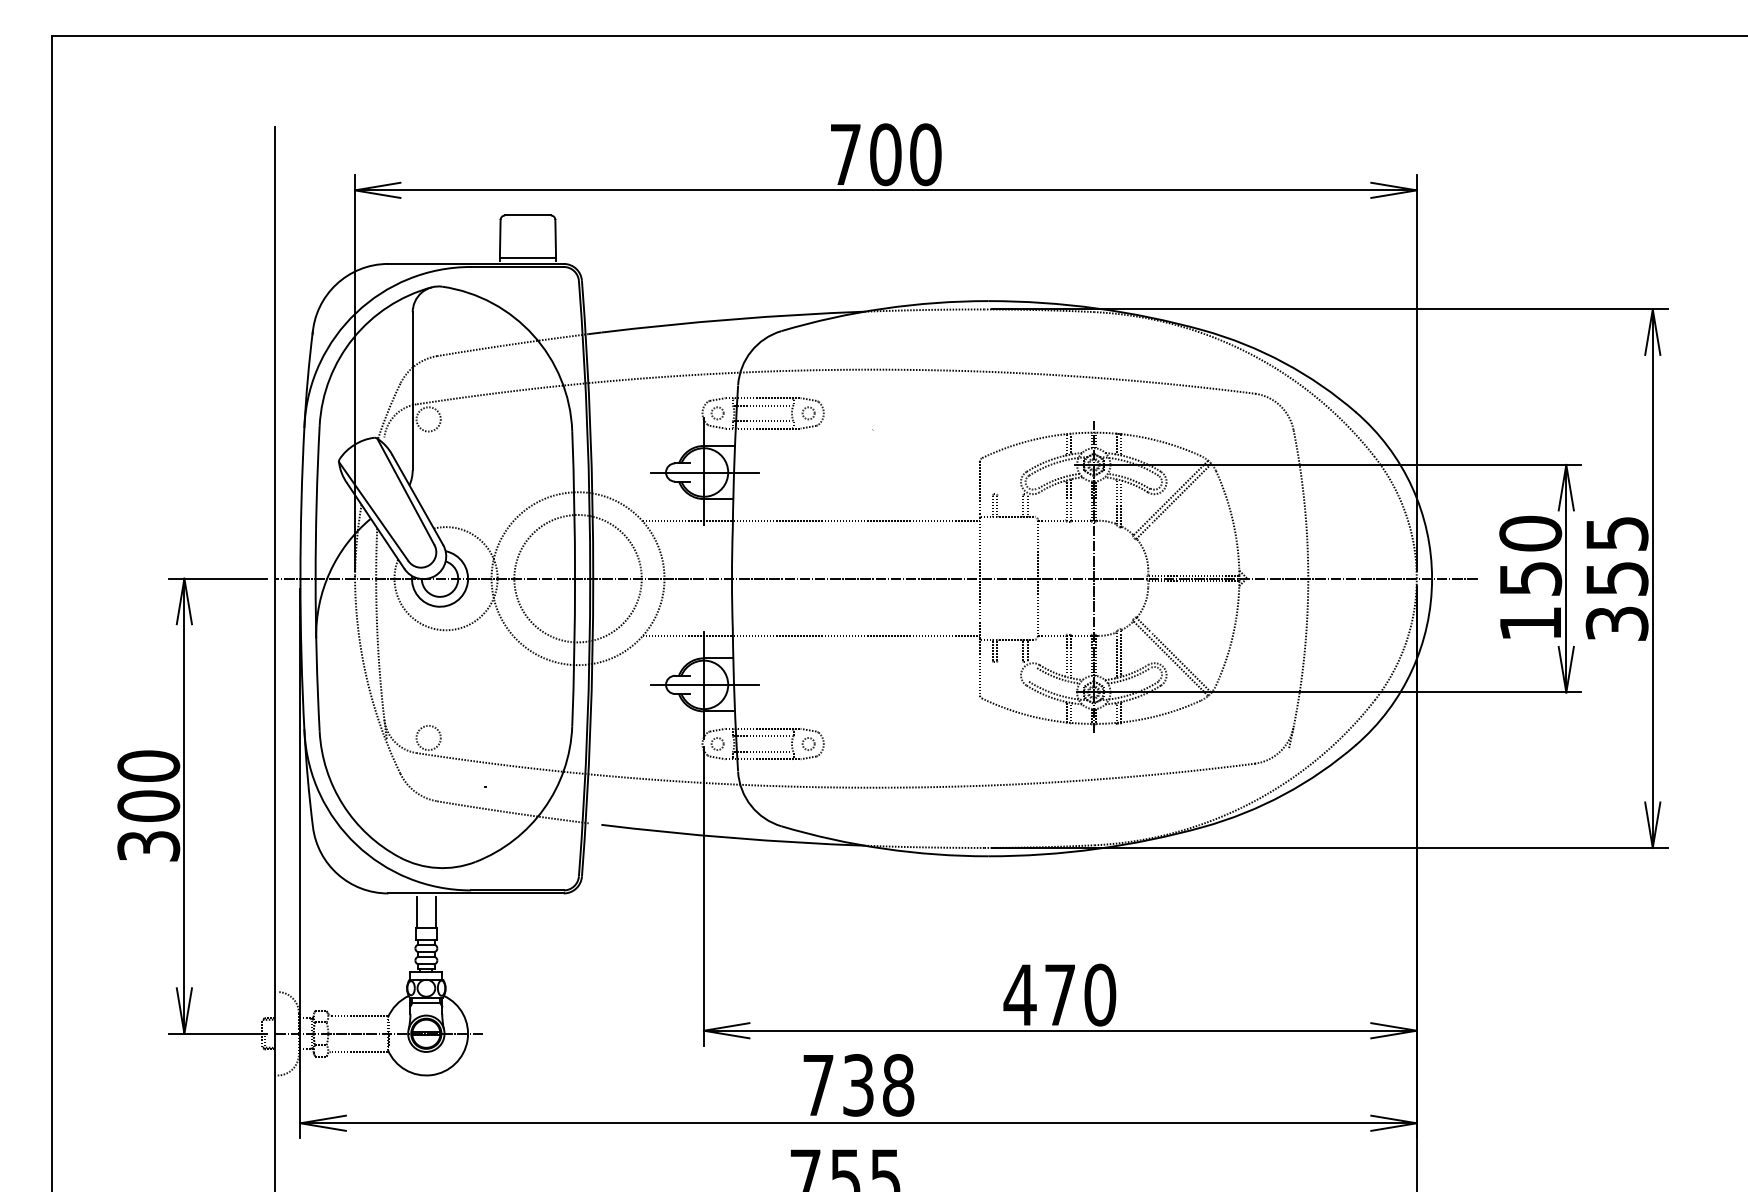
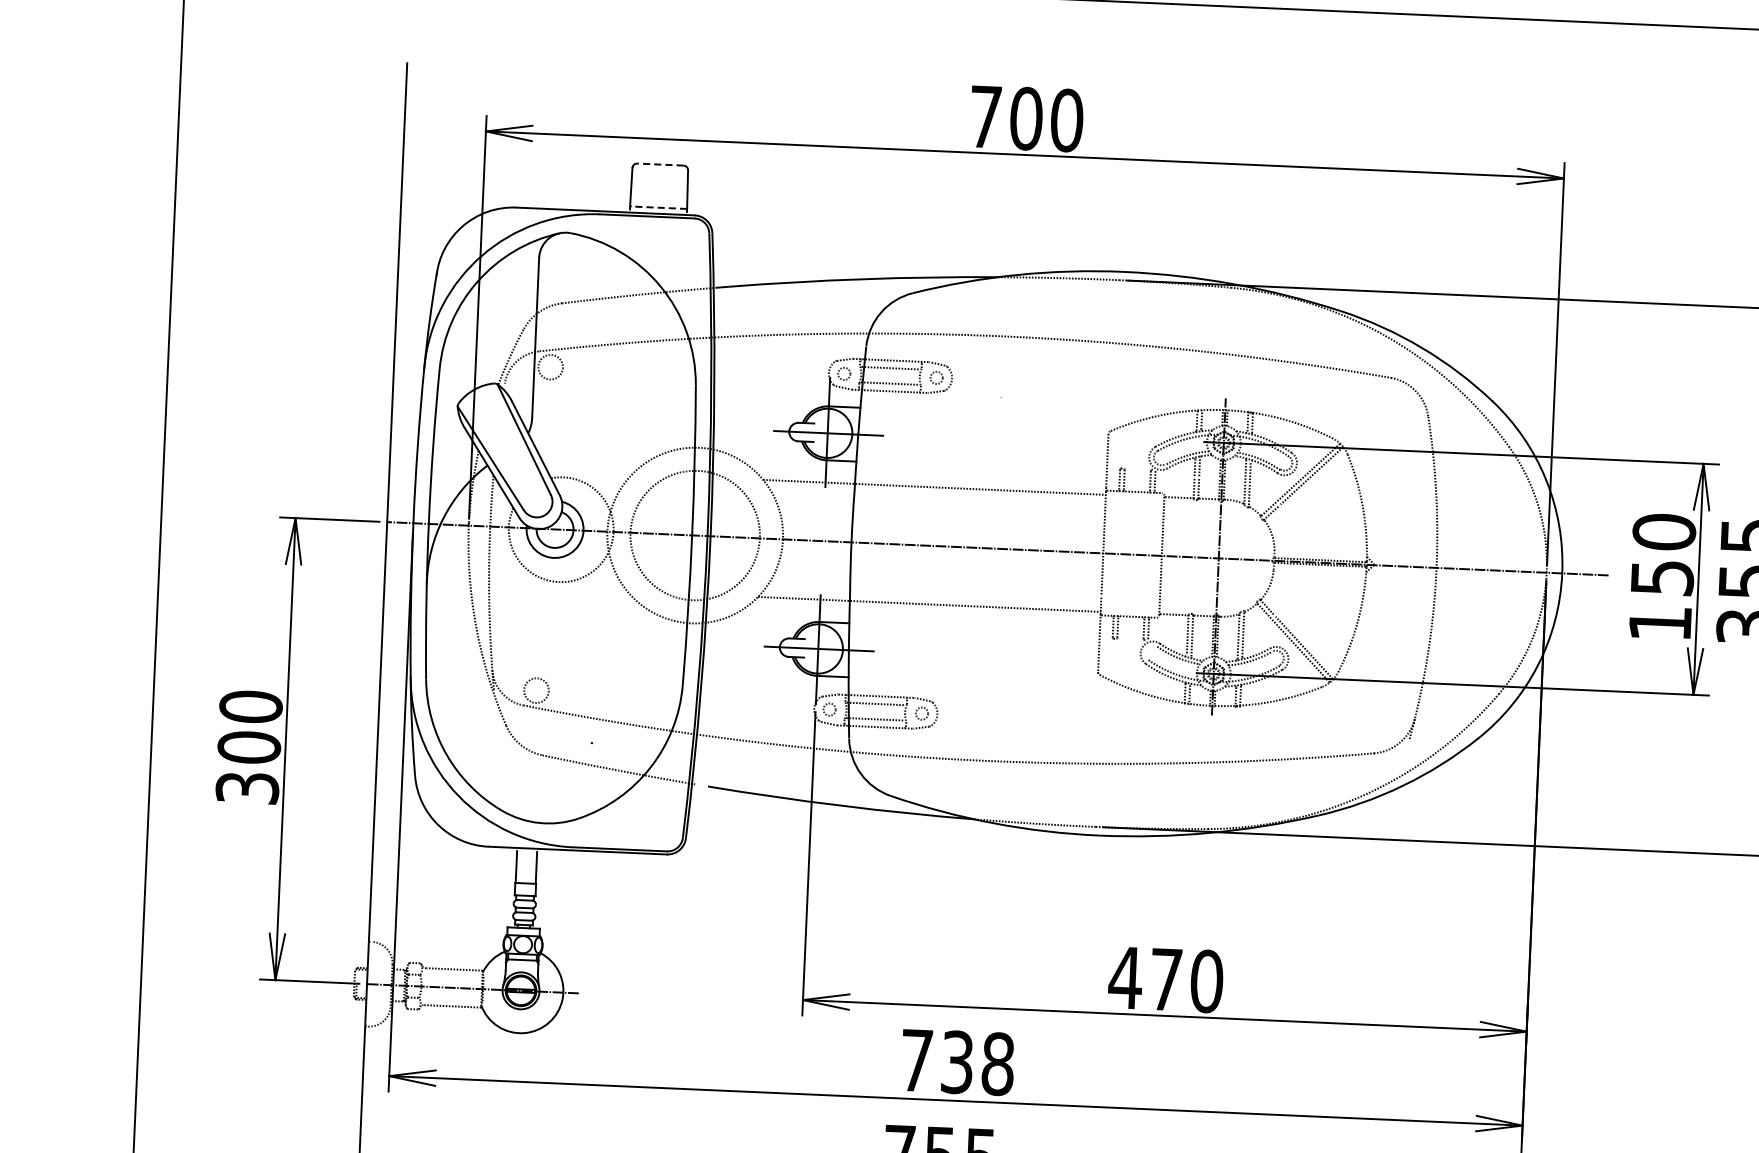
line: (527, 215) -> (659, 164), solid -> dashed
line: (527, 257) -> (658, 207), solid -> dashed

